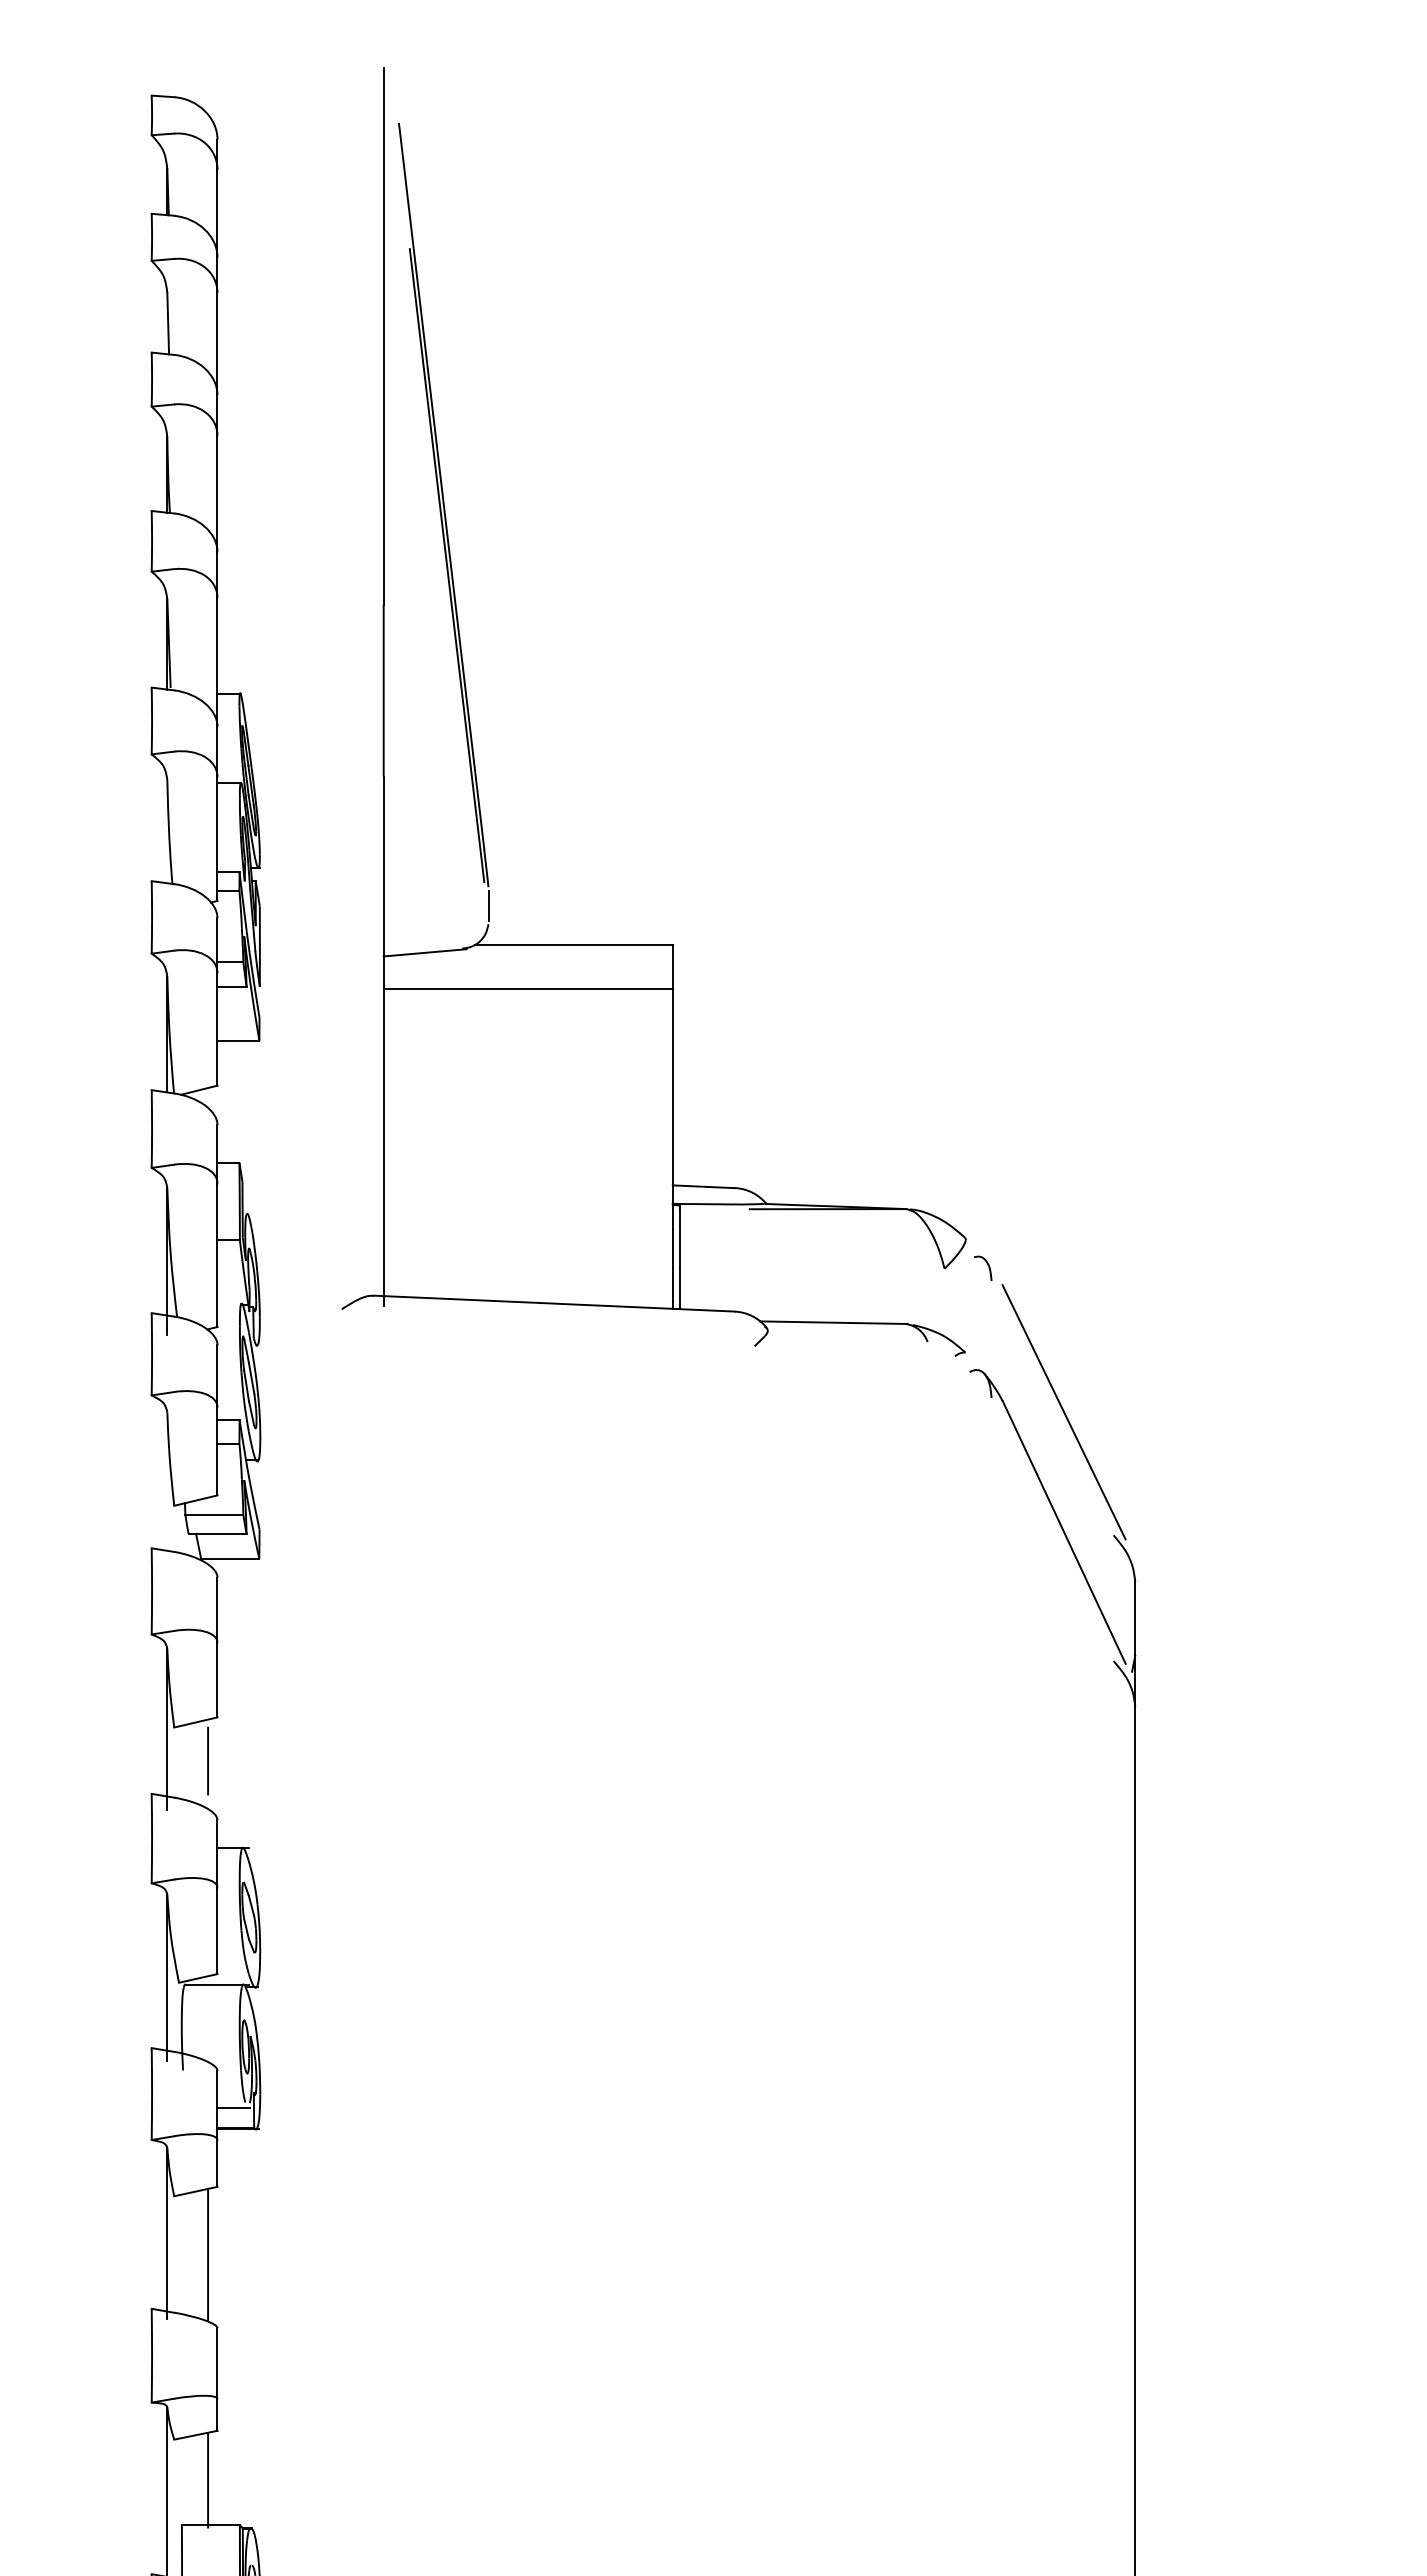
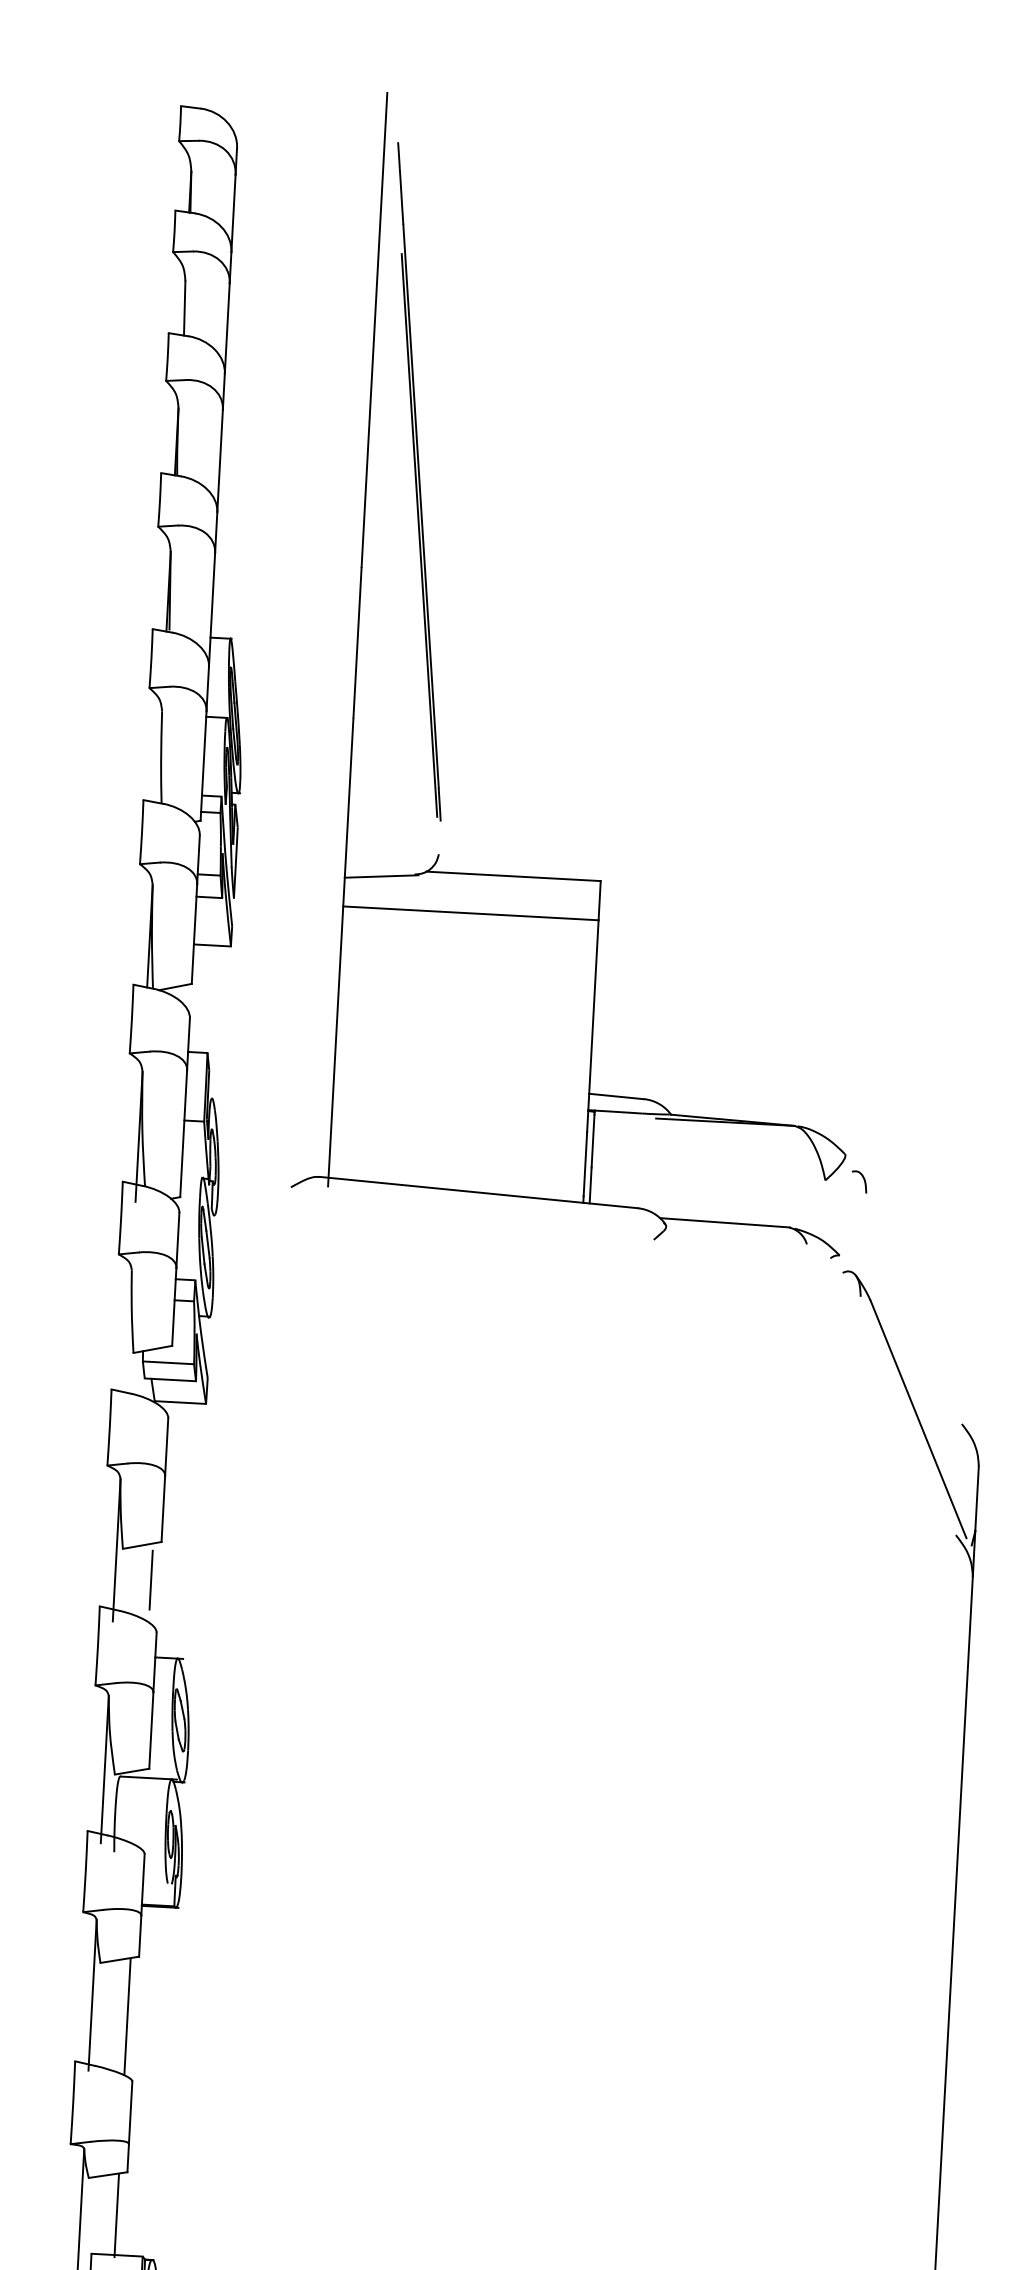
line: (488, 905) -> (439, 837), removed
line: (1063, 1412) -> (923, 1313), removed
line: (233, 2107) -> (157, 1887), removed

